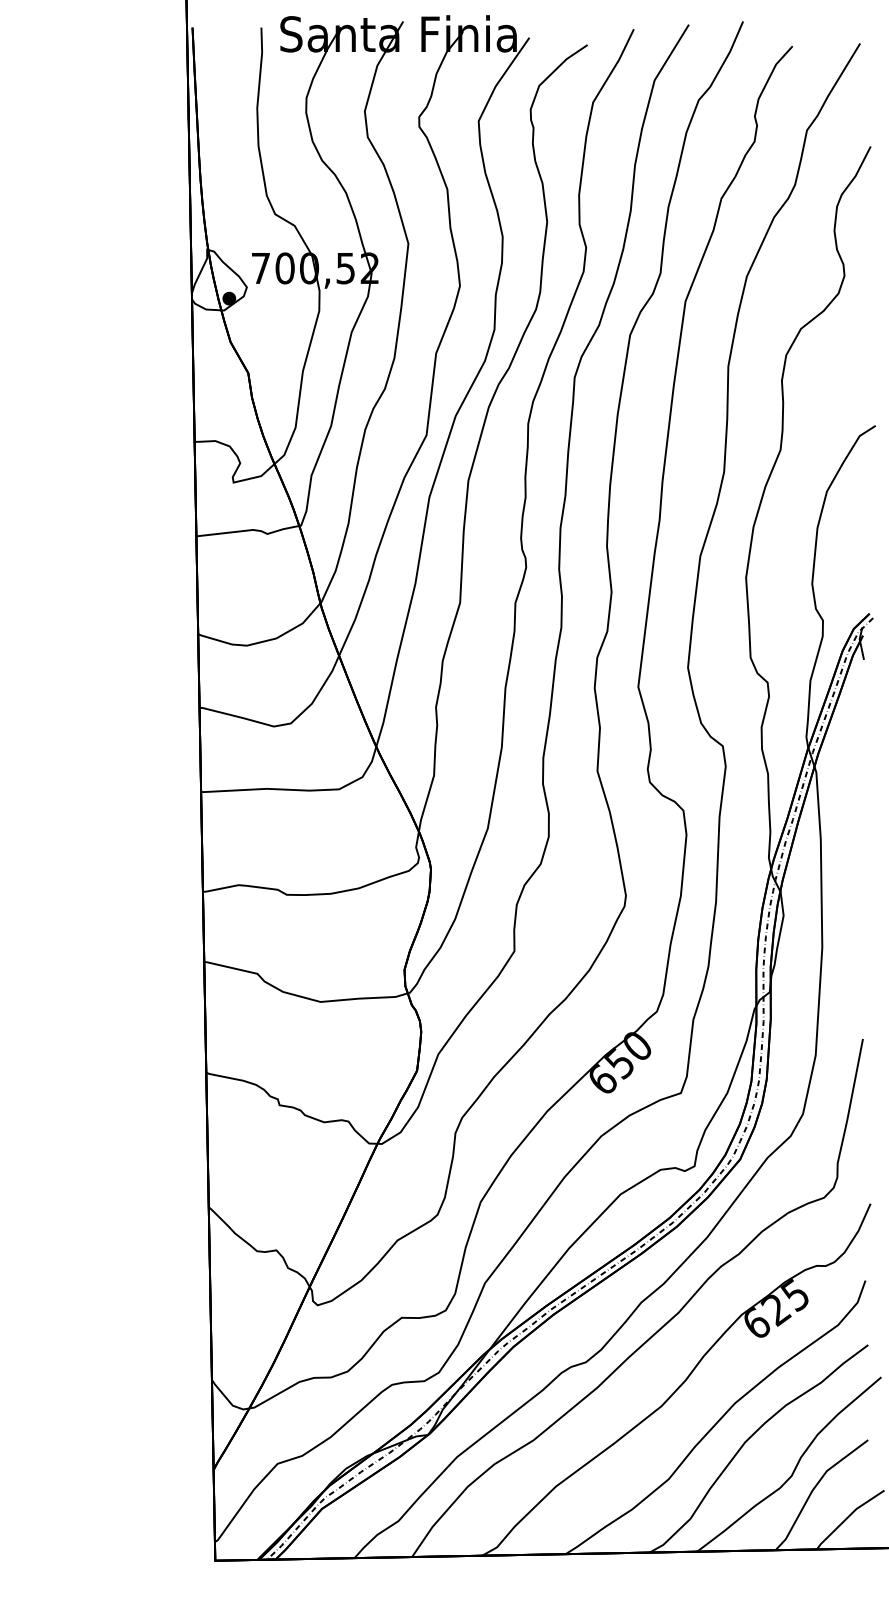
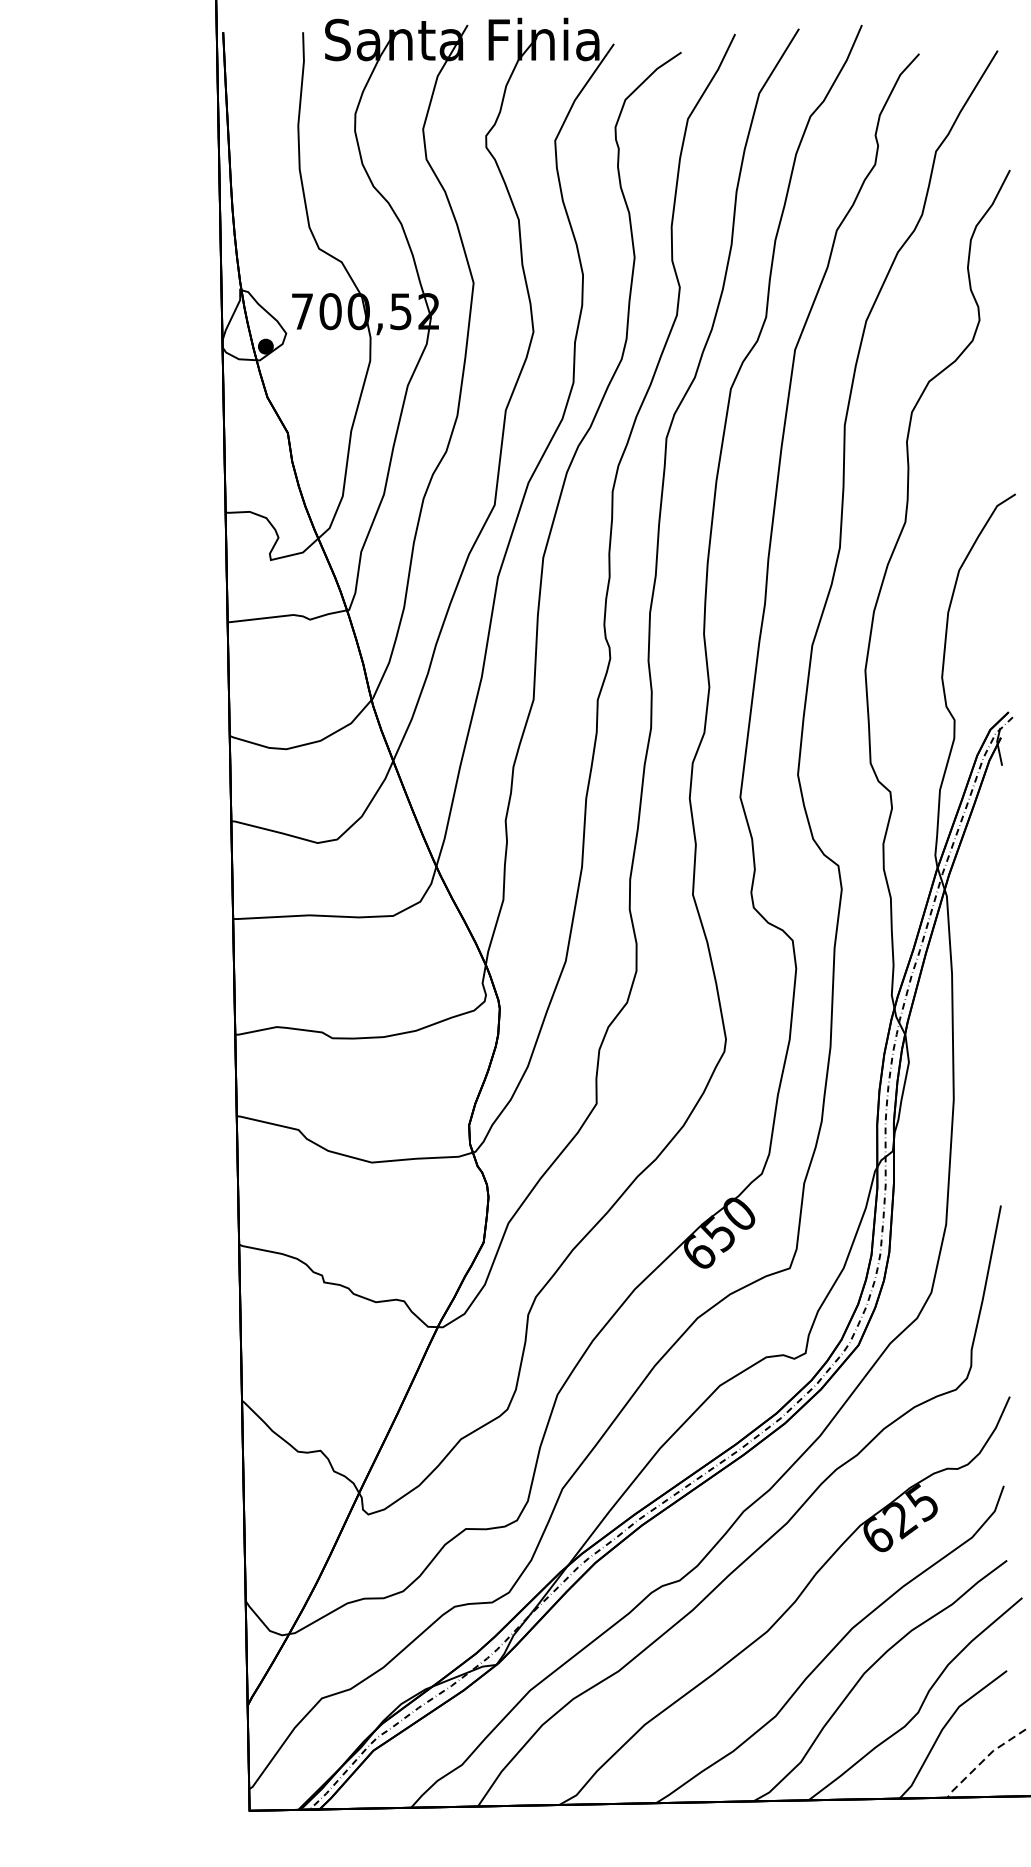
line: (847, 1517) -> (983, 1760), solid -> dashed

